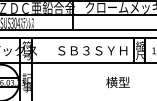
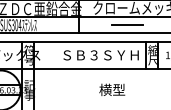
line: (117, 22) -> (128, 24), added
text: (117, 82) -> (111, 89), moved

